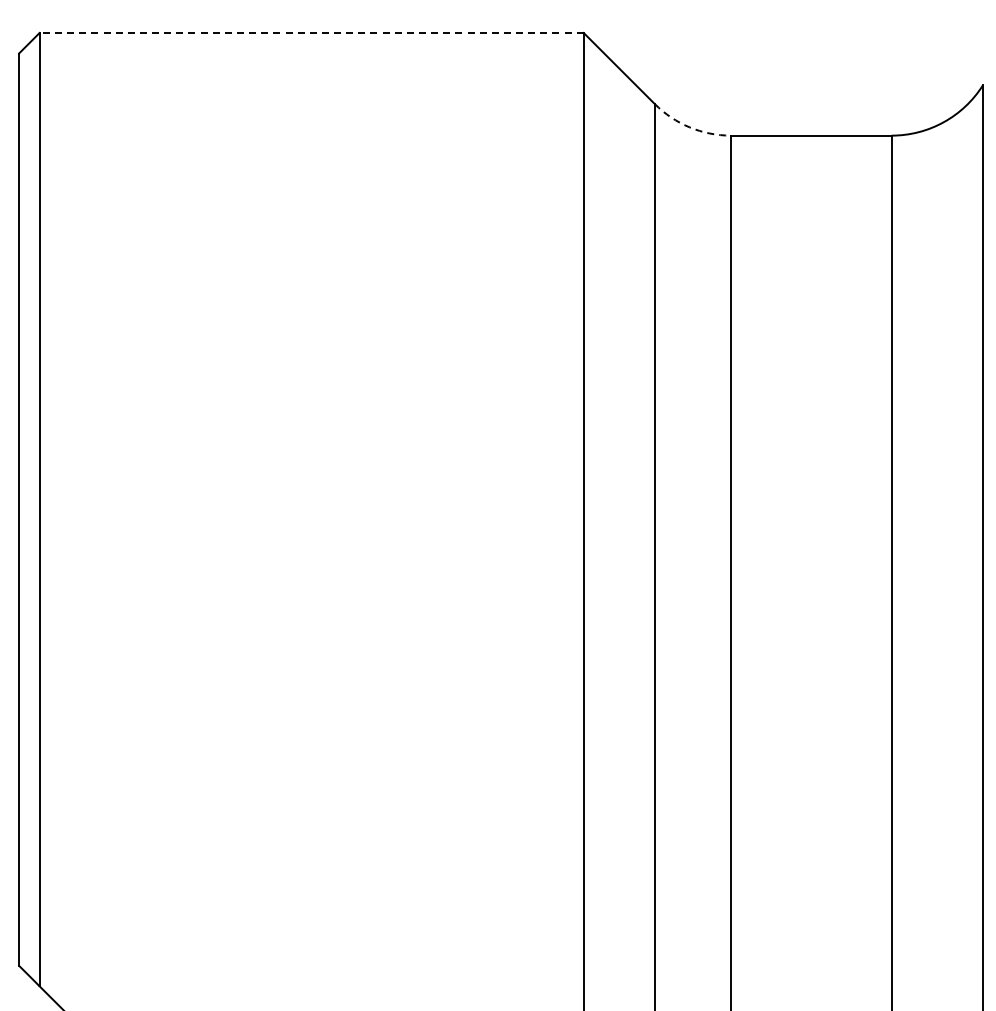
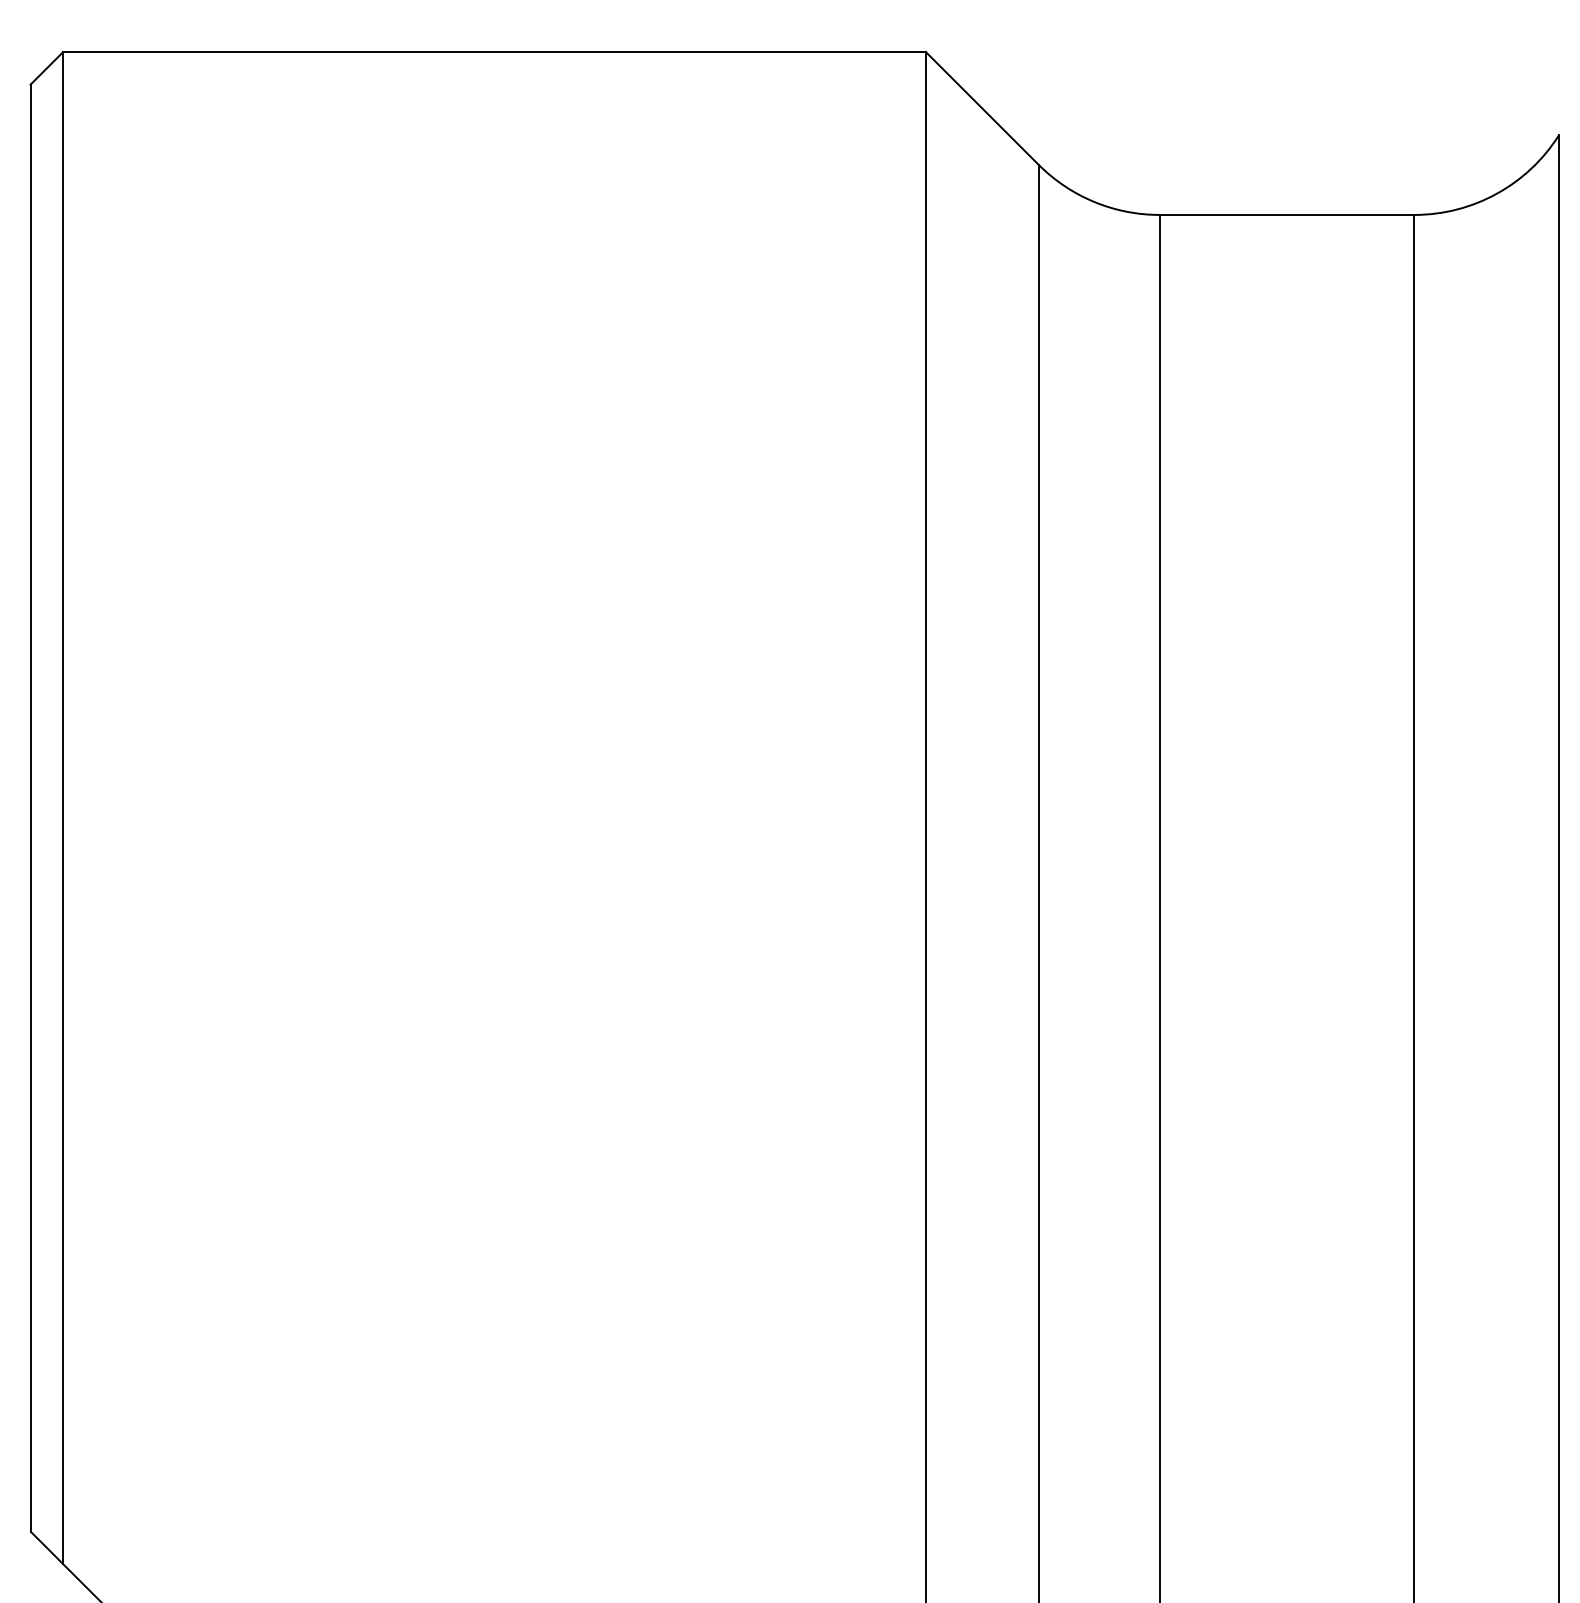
line: (311, 32) -> (494, 51), dashed -> solid
arc: (689, 127) -> (1093, 202), dashed -> solid

